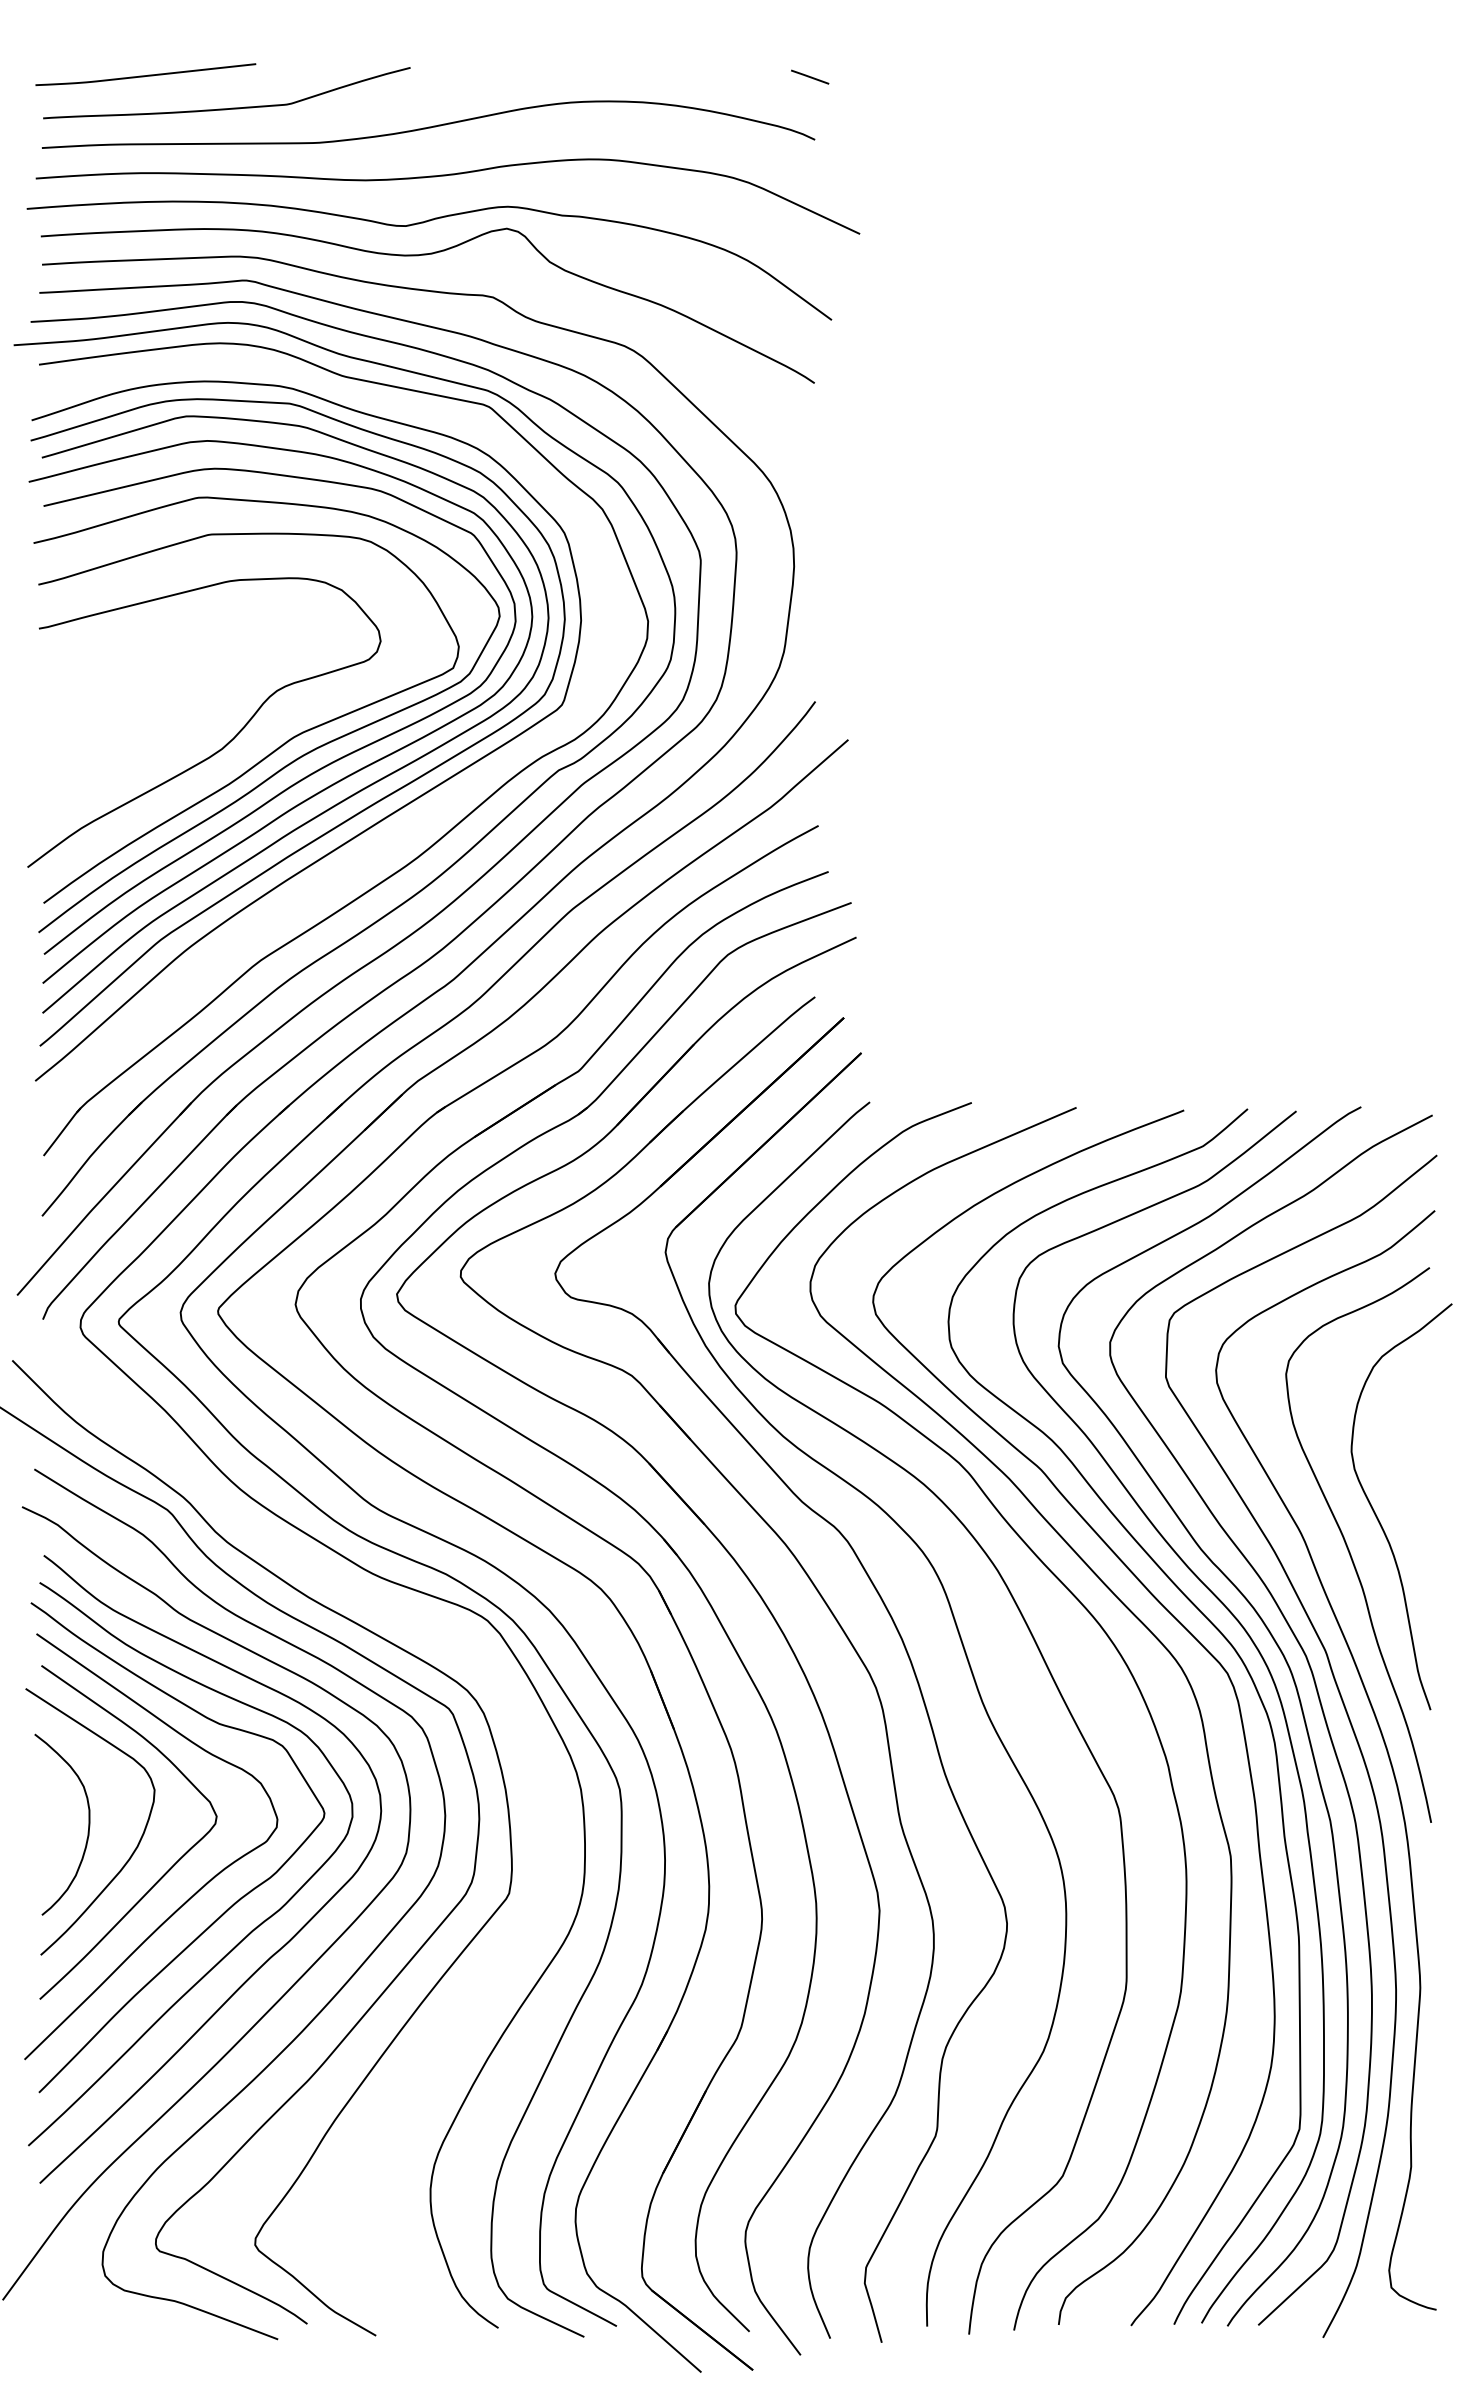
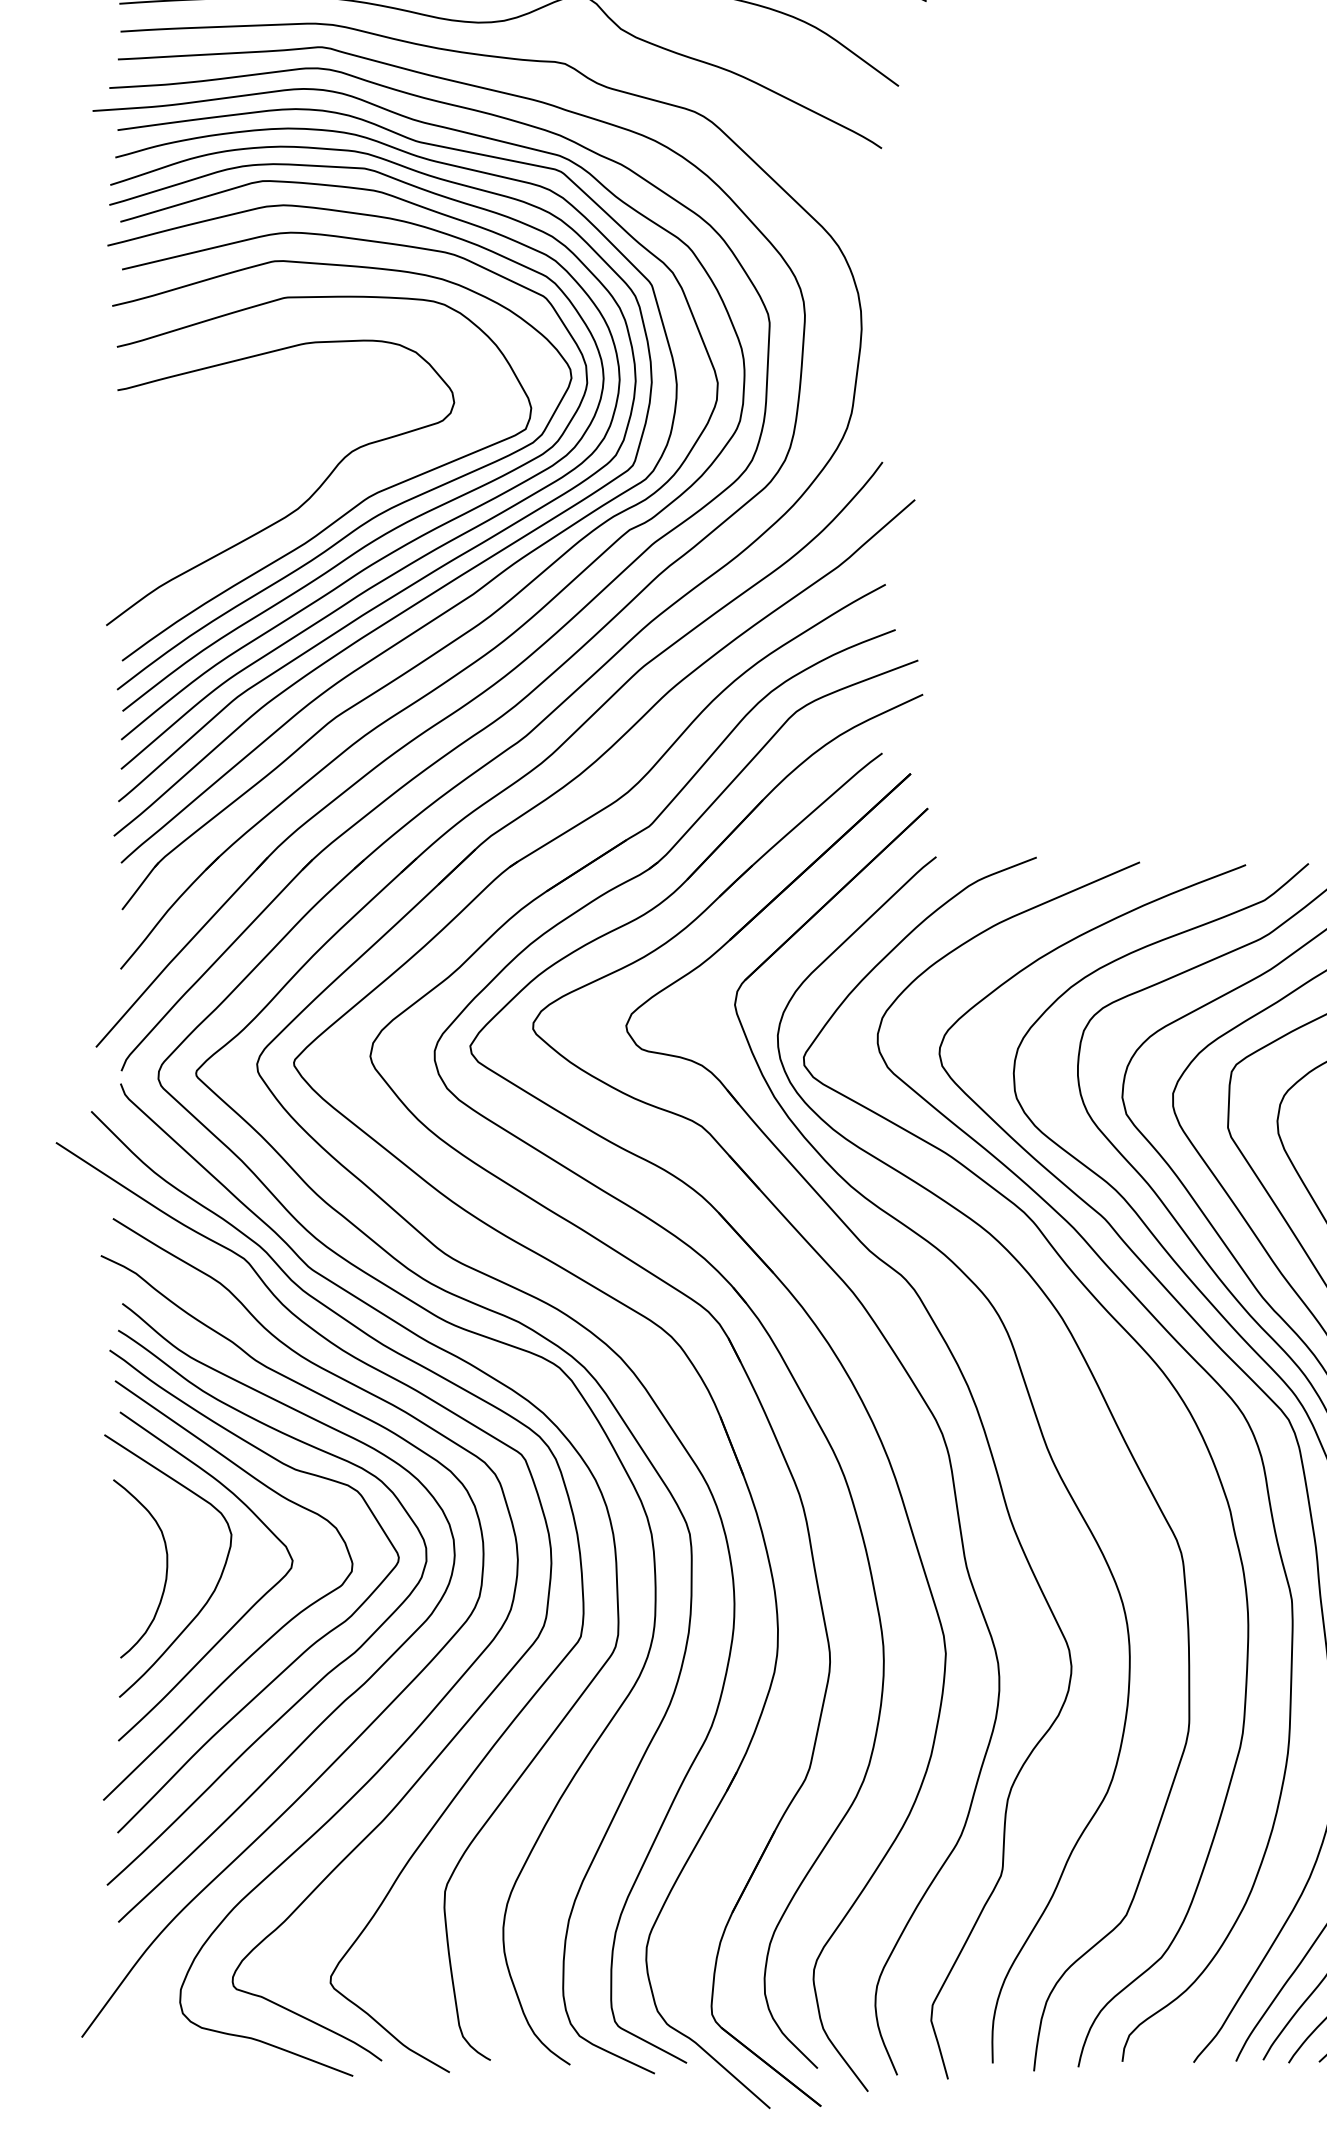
curve: (390, 840) -> (463, 599), added
curve: (413, 1628) -> (486, 1375), added

